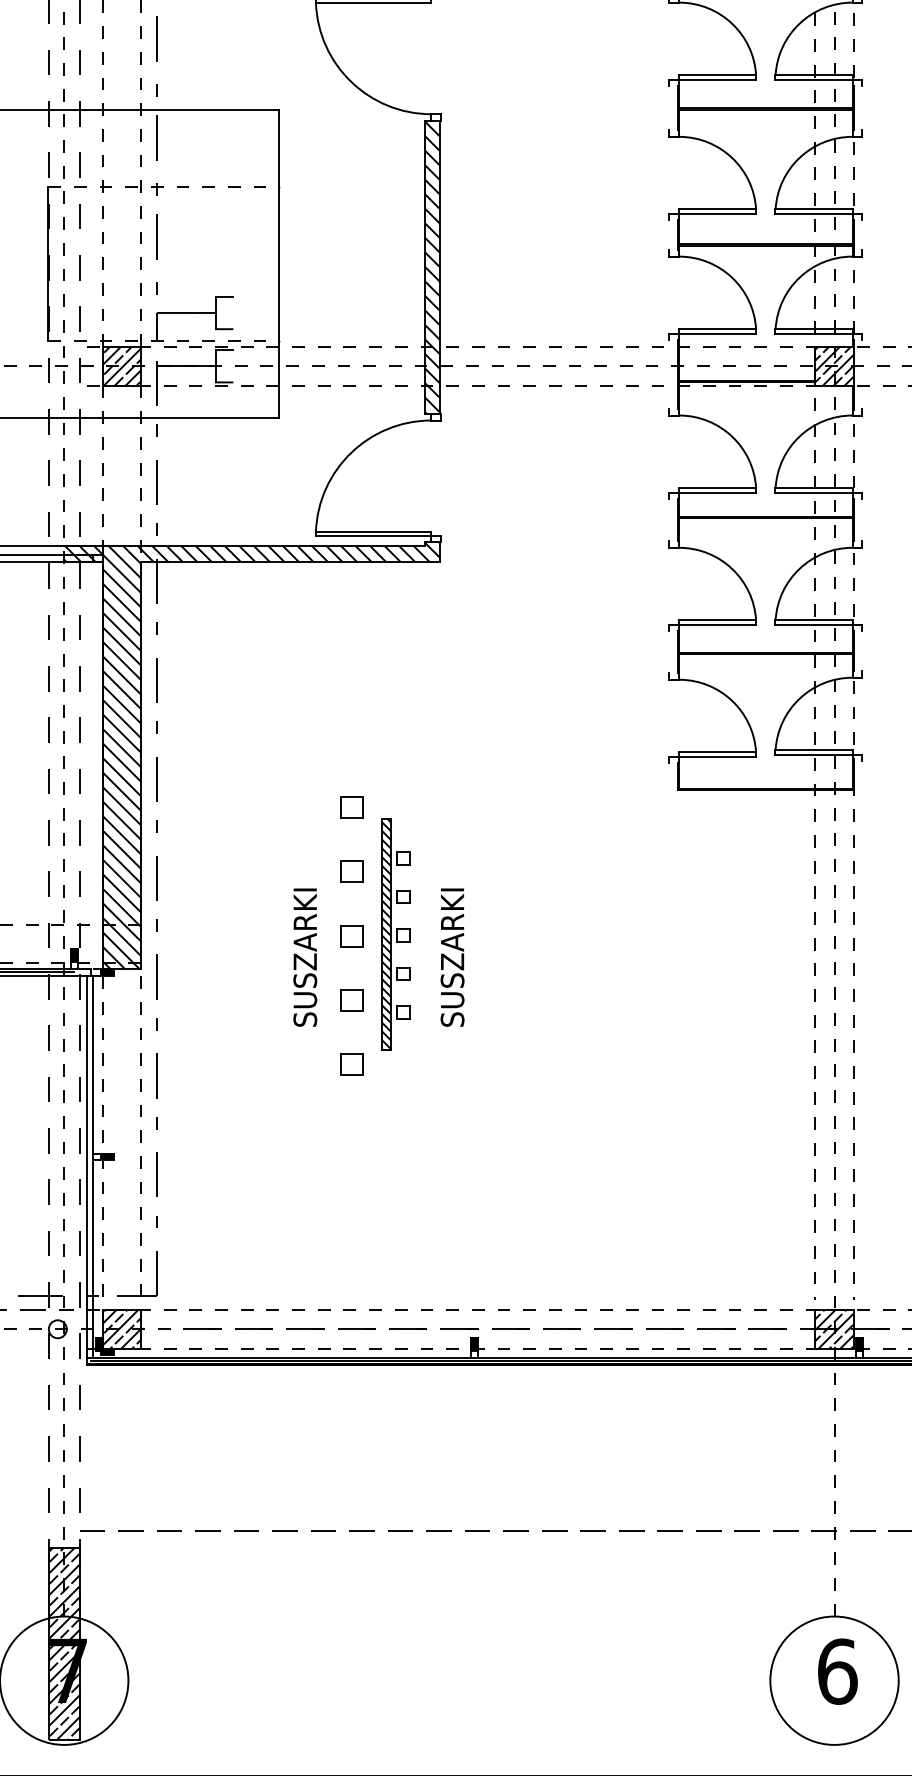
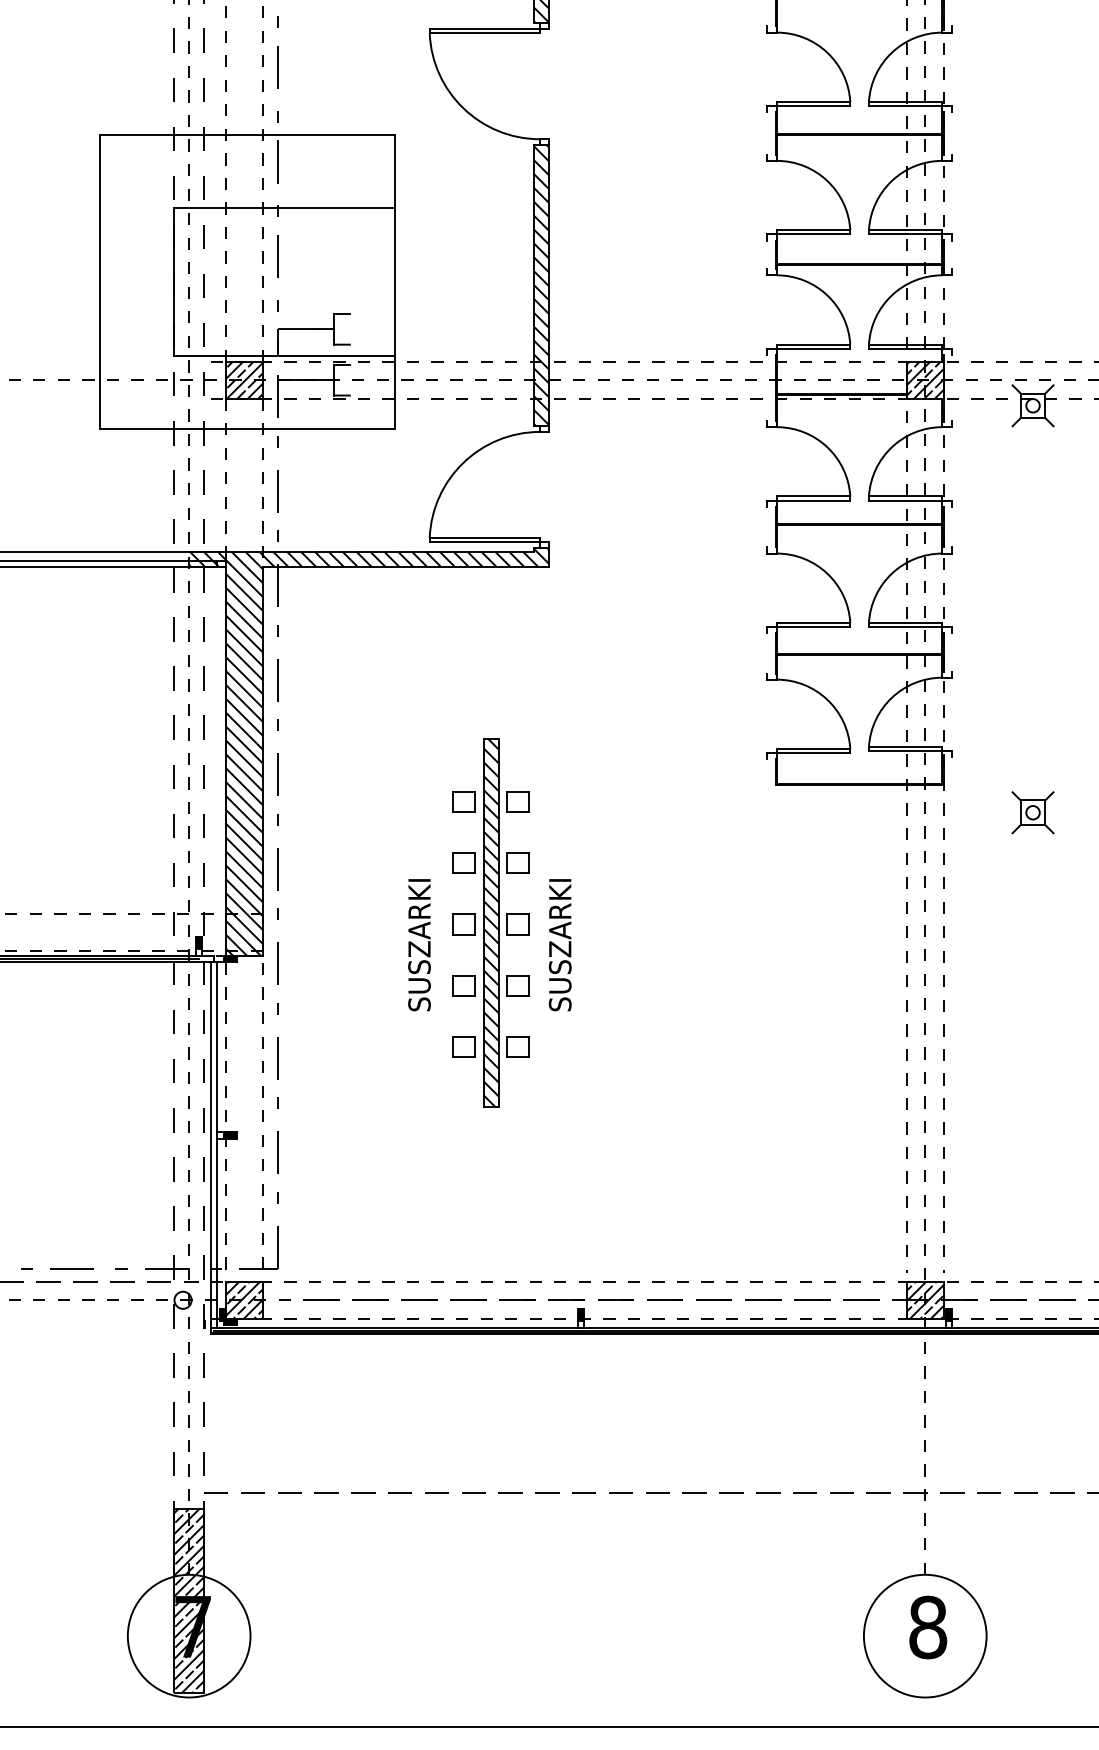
line: (163, 186) -> (284, 208), dashed -> solid
line: (163, 340) -> (284, 355), dashed -> solid
part: (396, 933) -> (506, 922), size x1.67
text: (837, 1671) -> (928, 1627), 6 -> 8

